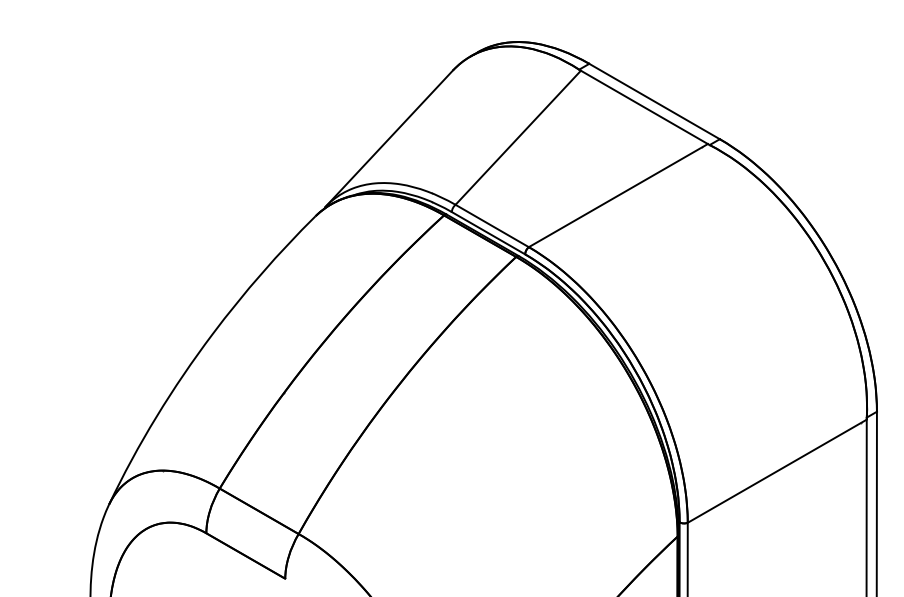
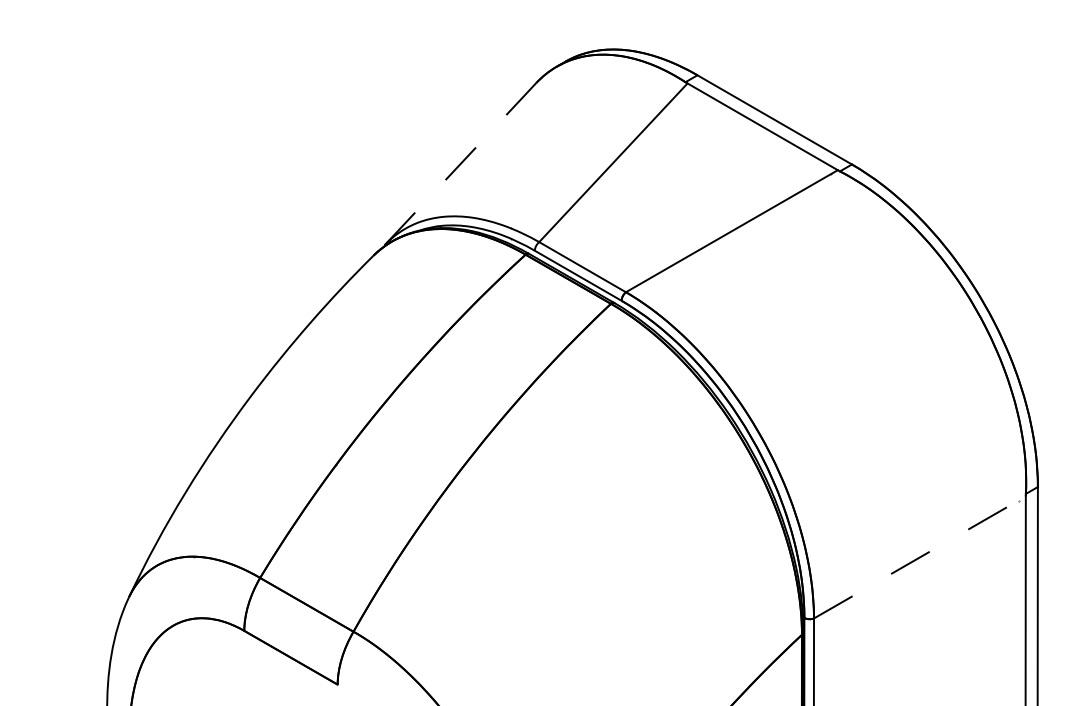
line: (389, 139) -> (460, 164), solid -> dashed
line: (777, 471) -> (920, 557), solid -> dashed

